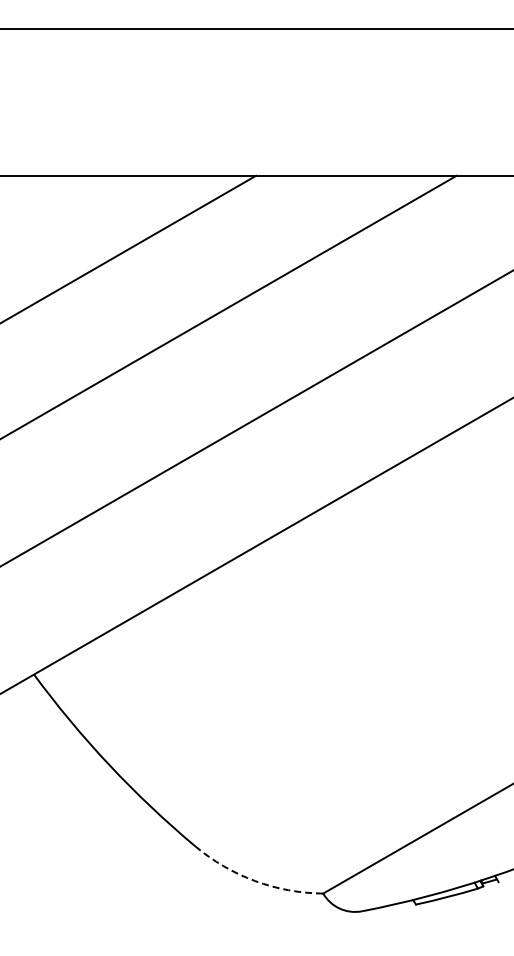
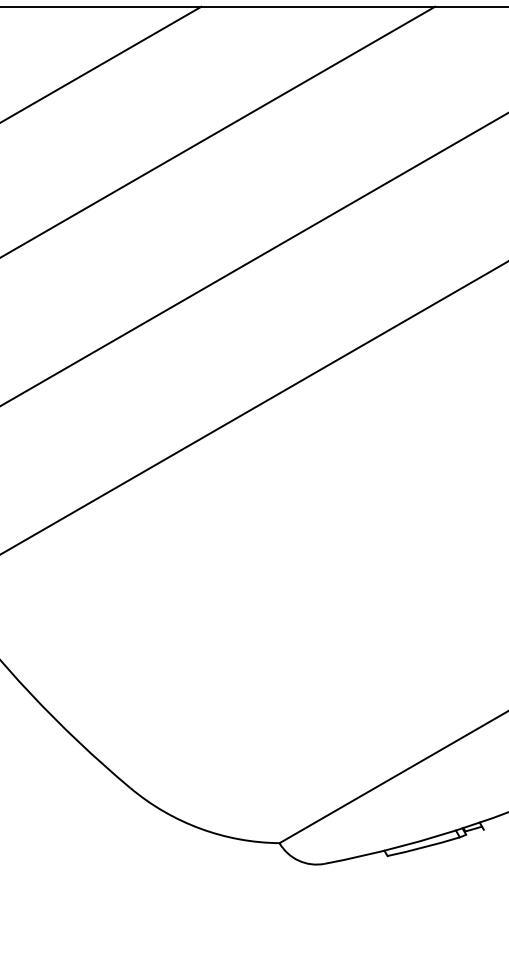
arc: (255, 881) -> (200, 829), dashed -> solid

